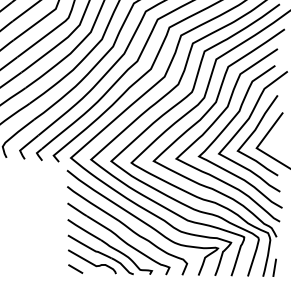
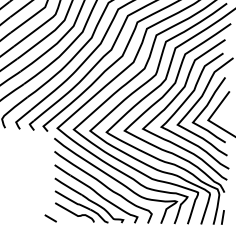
line: (75, 268) -> (50, 217), moved

